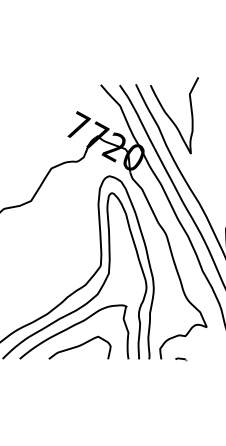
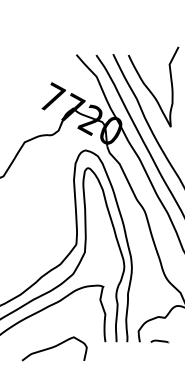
curve: (79, 346) -> (54, 347), moved
part: (181, 359) -> (160, 342), size x1.6

